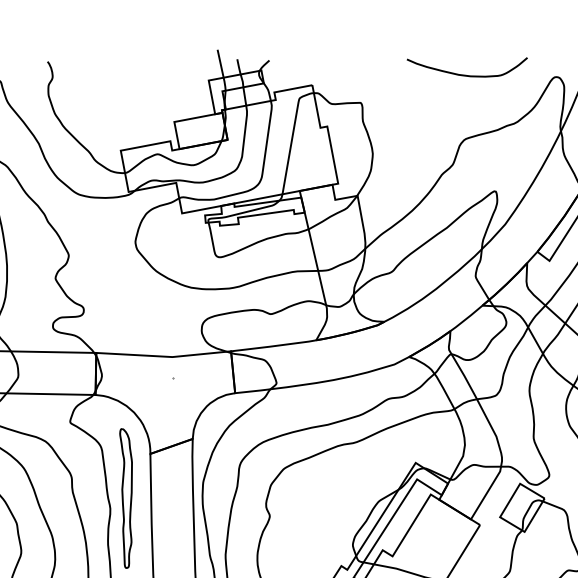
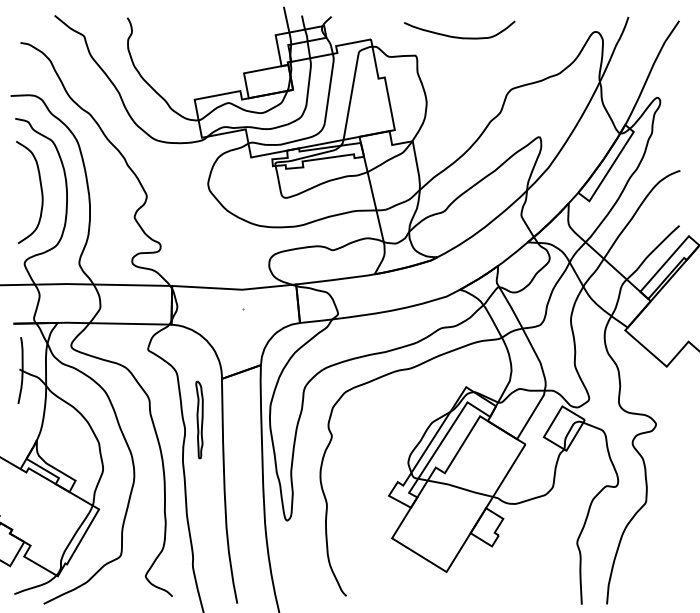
curve: (465, 74) -> (458, 36), moved
part: (126, 498) -> (199, 419), size x0.6

